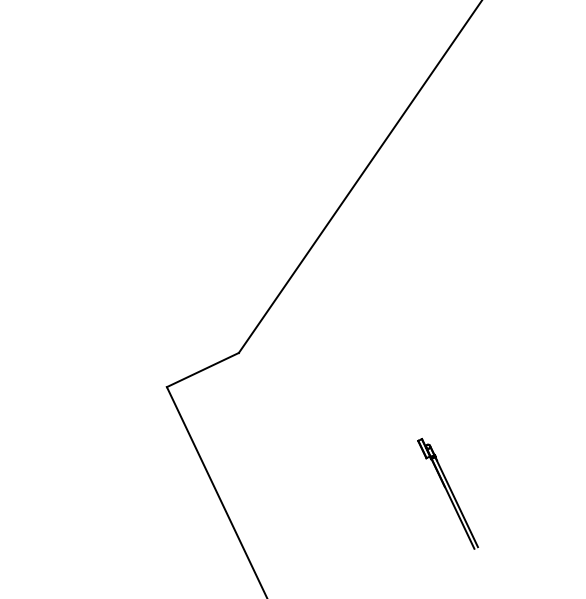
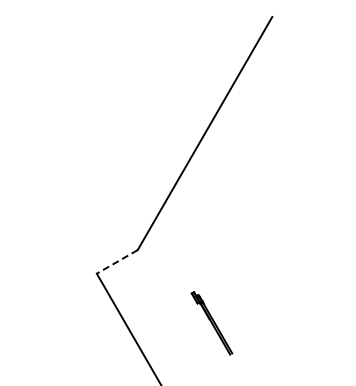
line: (203, 369) -> (117, 261), solid -> dashed
part: (447, 493) -> (211, 323), moved

